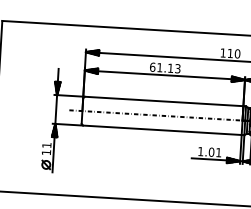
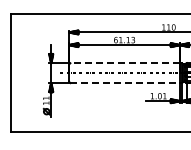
line: (164, 101) -> (125, 63), solid -> dashed
line: (162, 130) -> (125, 83), solid -> dashed

